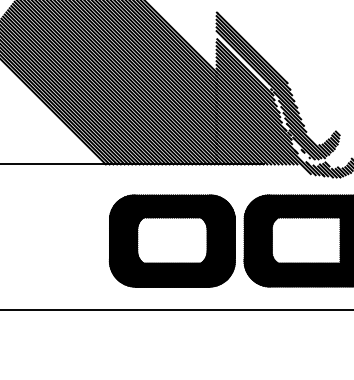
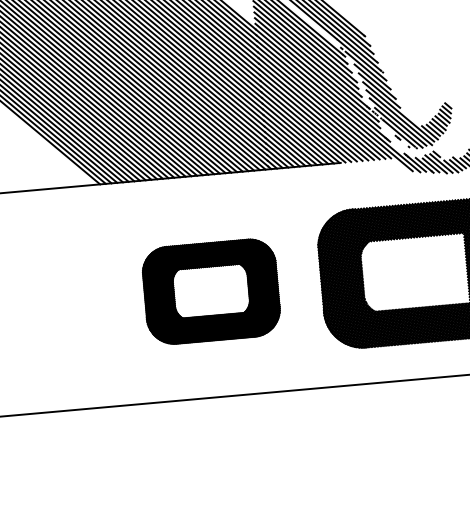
part: (171, 240) -> (210, 291), size x0.7

